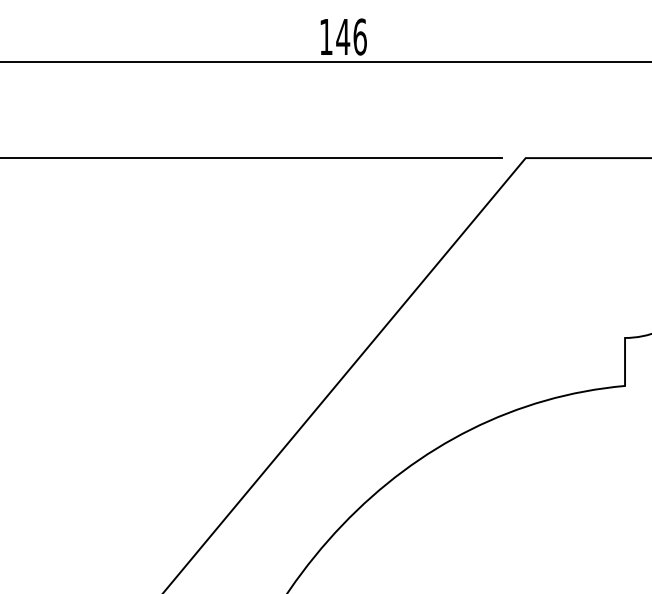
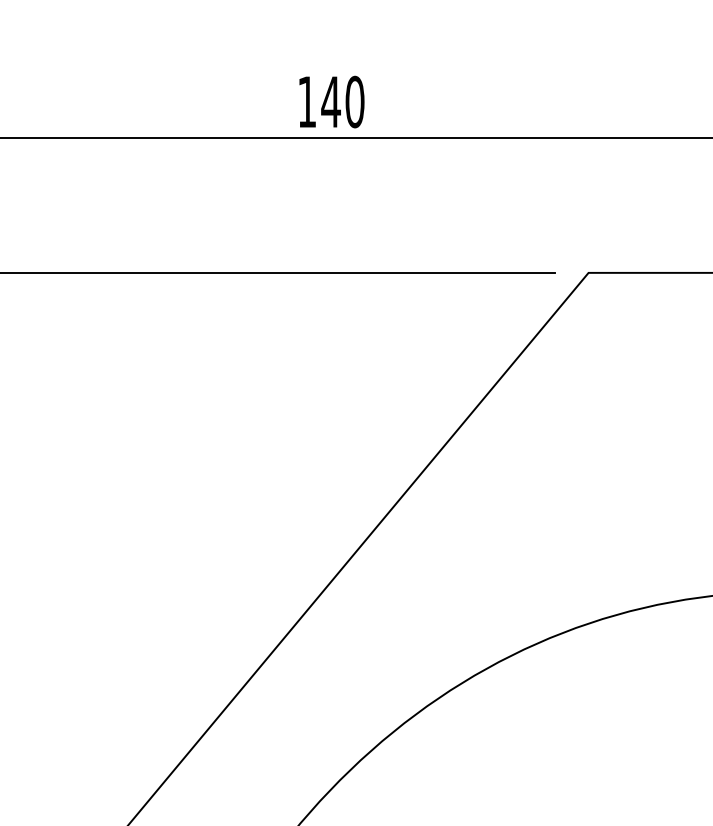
text: (359, 36) -> (354, 101), 146 -> 140

